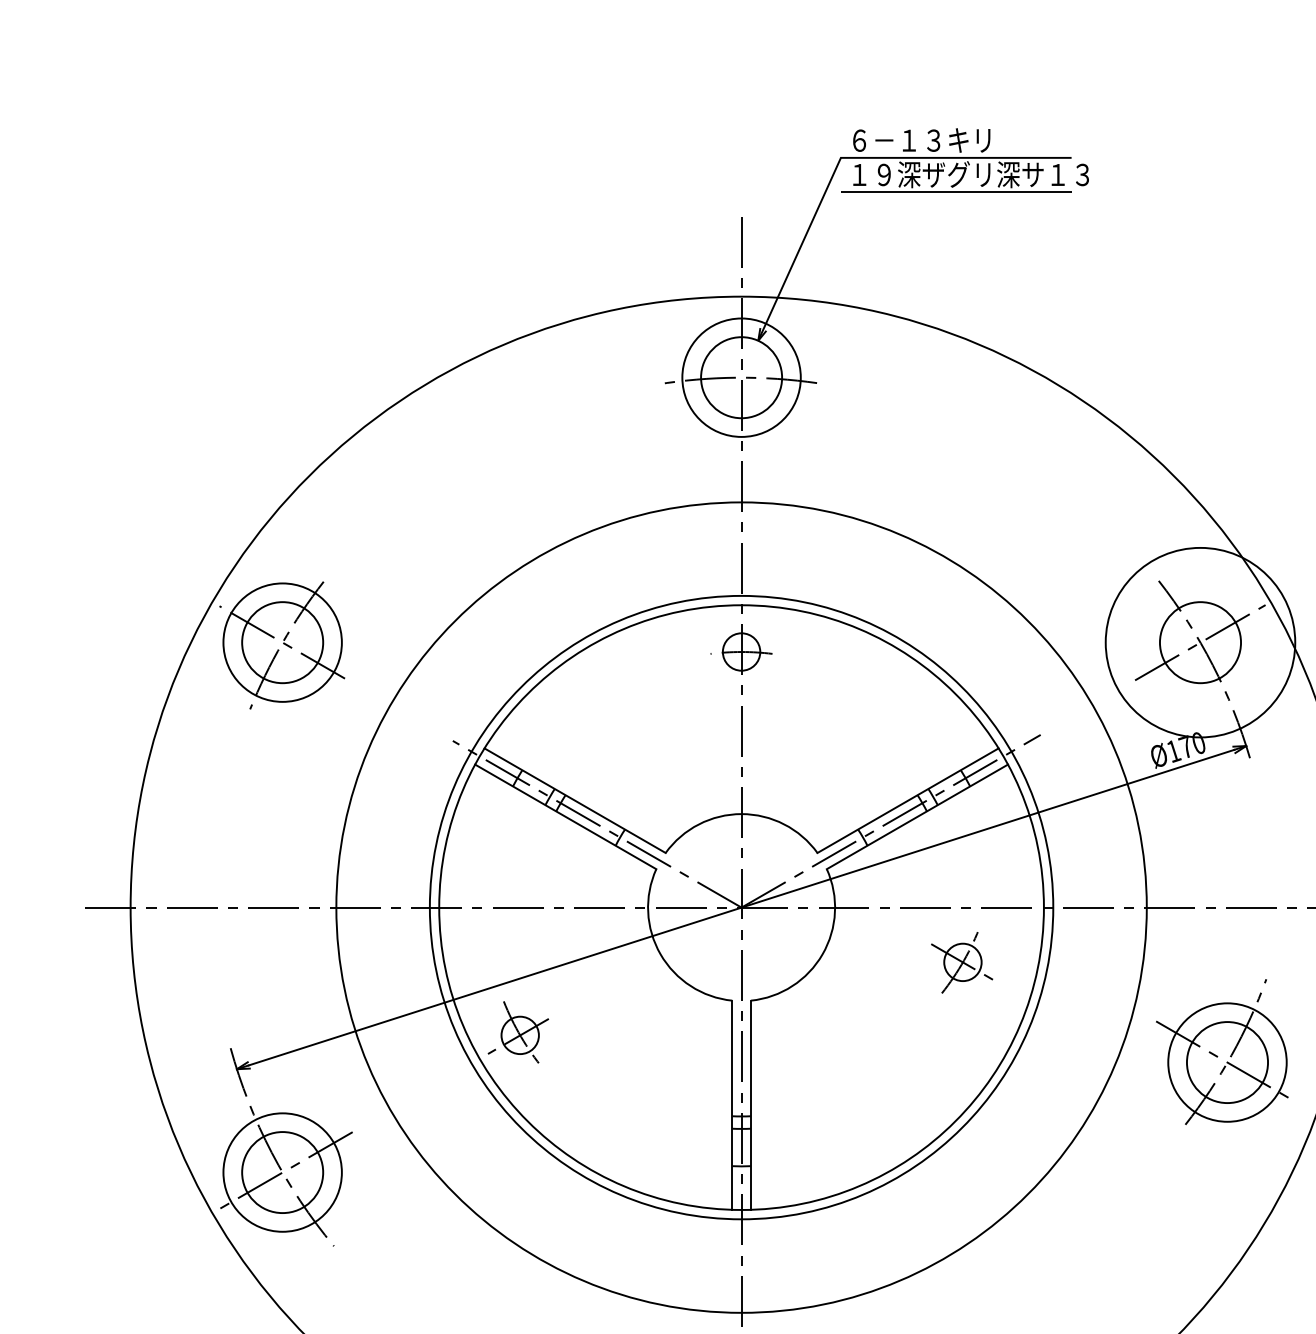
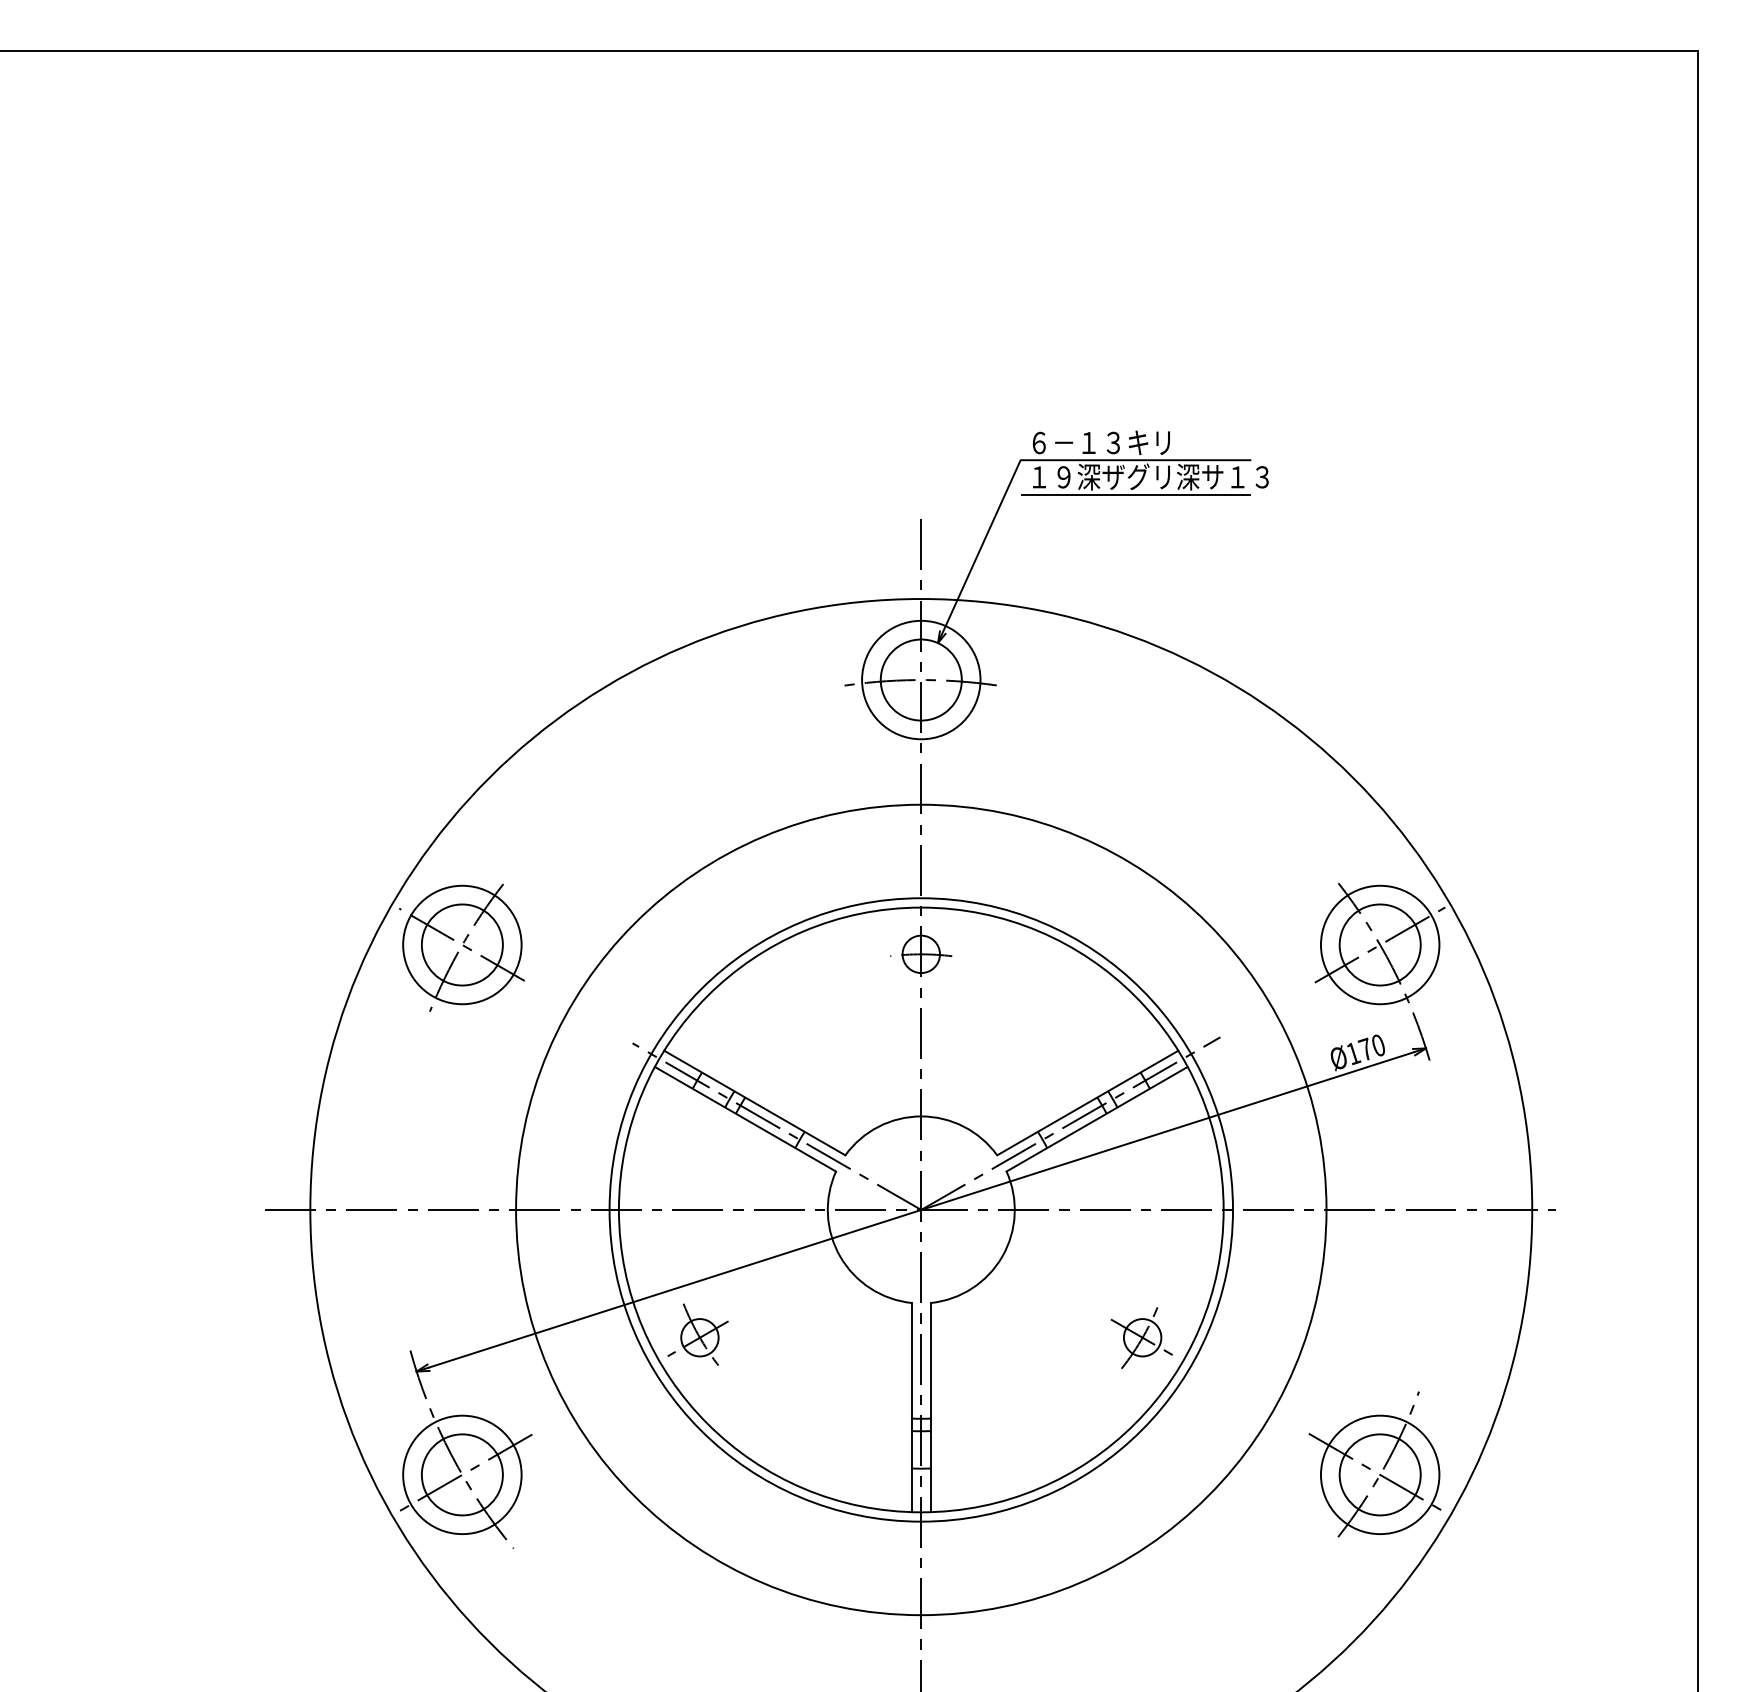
circle: (1199, 642) -> (1379, 944), size x0.62
part: (961, 962) -> (1141, 1337), moved
part: (1221, 1052) -> (1374, 1464), moved

